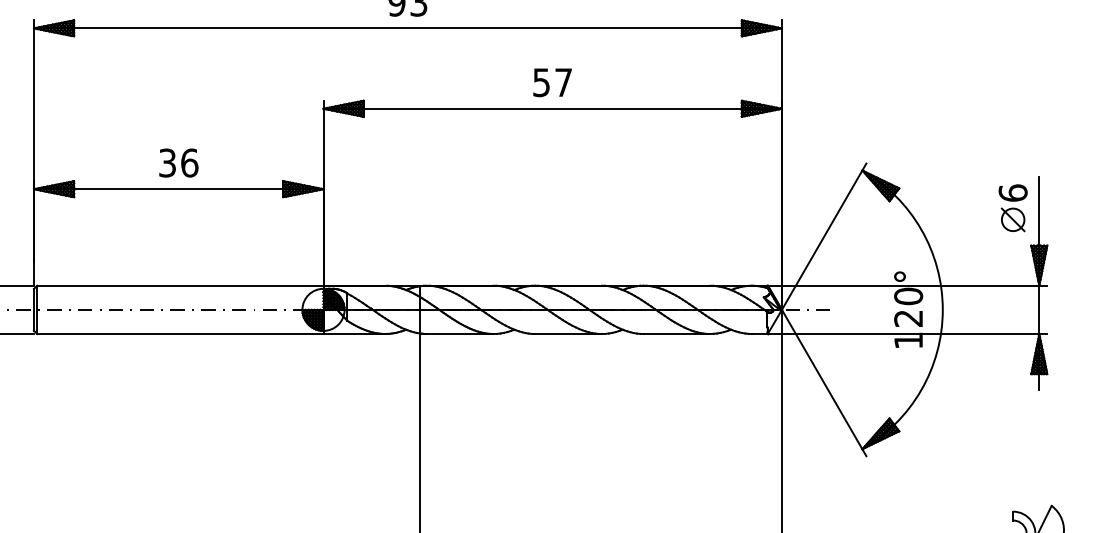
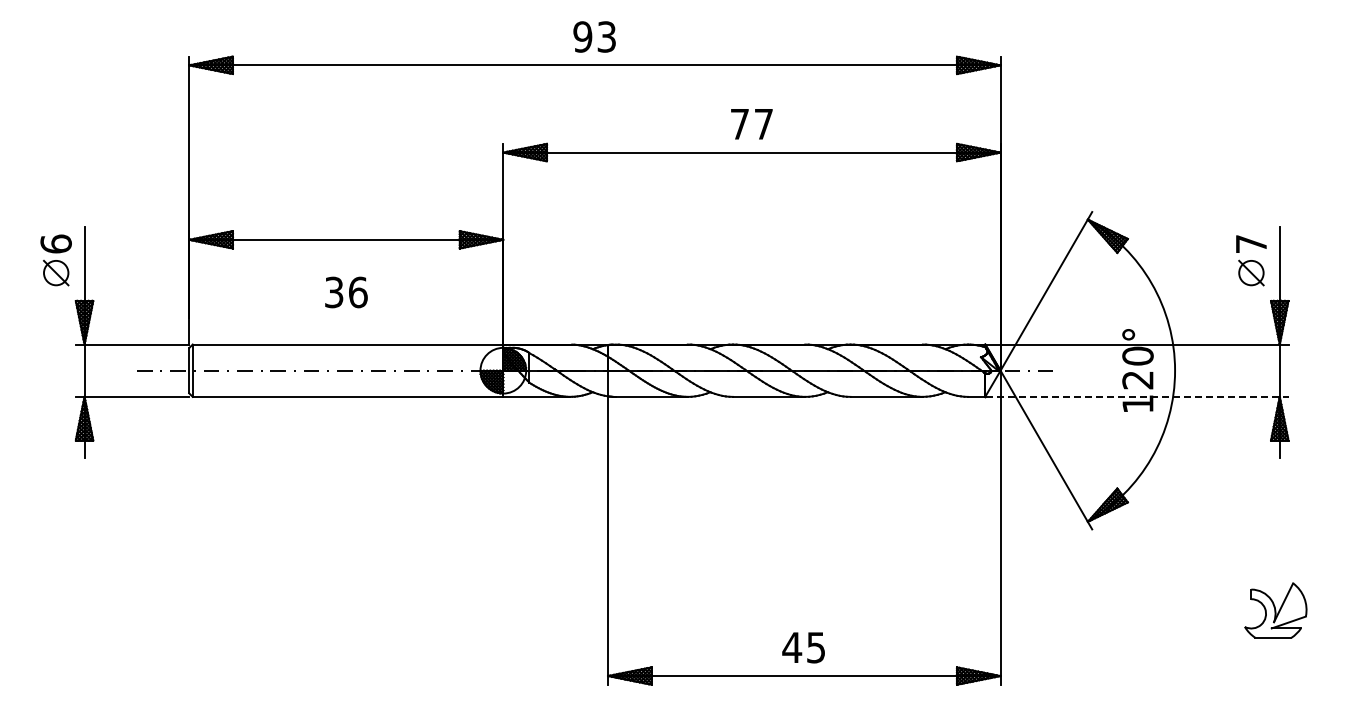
text: (541, 82) -> (739, 124), 57 -> 77
text: (178, 163) -> (346, 292), moved
text: (1013, 192) -> (1251, 243), 6 -> 7
line: (908, 333) -> (1137, 396), solid -> dashed

